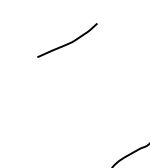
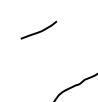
curve: (66, 42) -> (38, 31), moved

